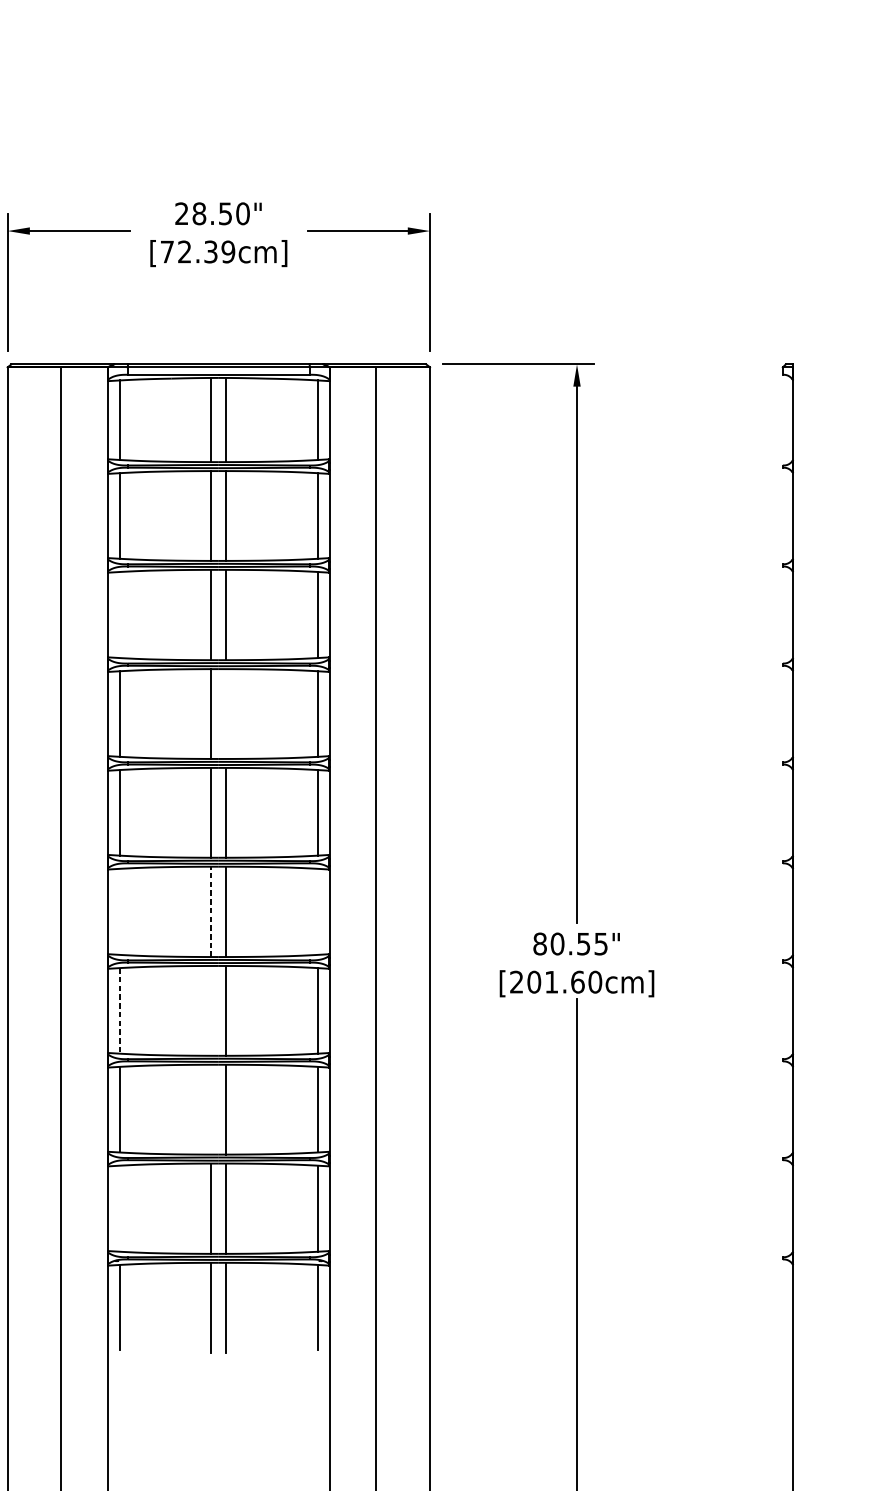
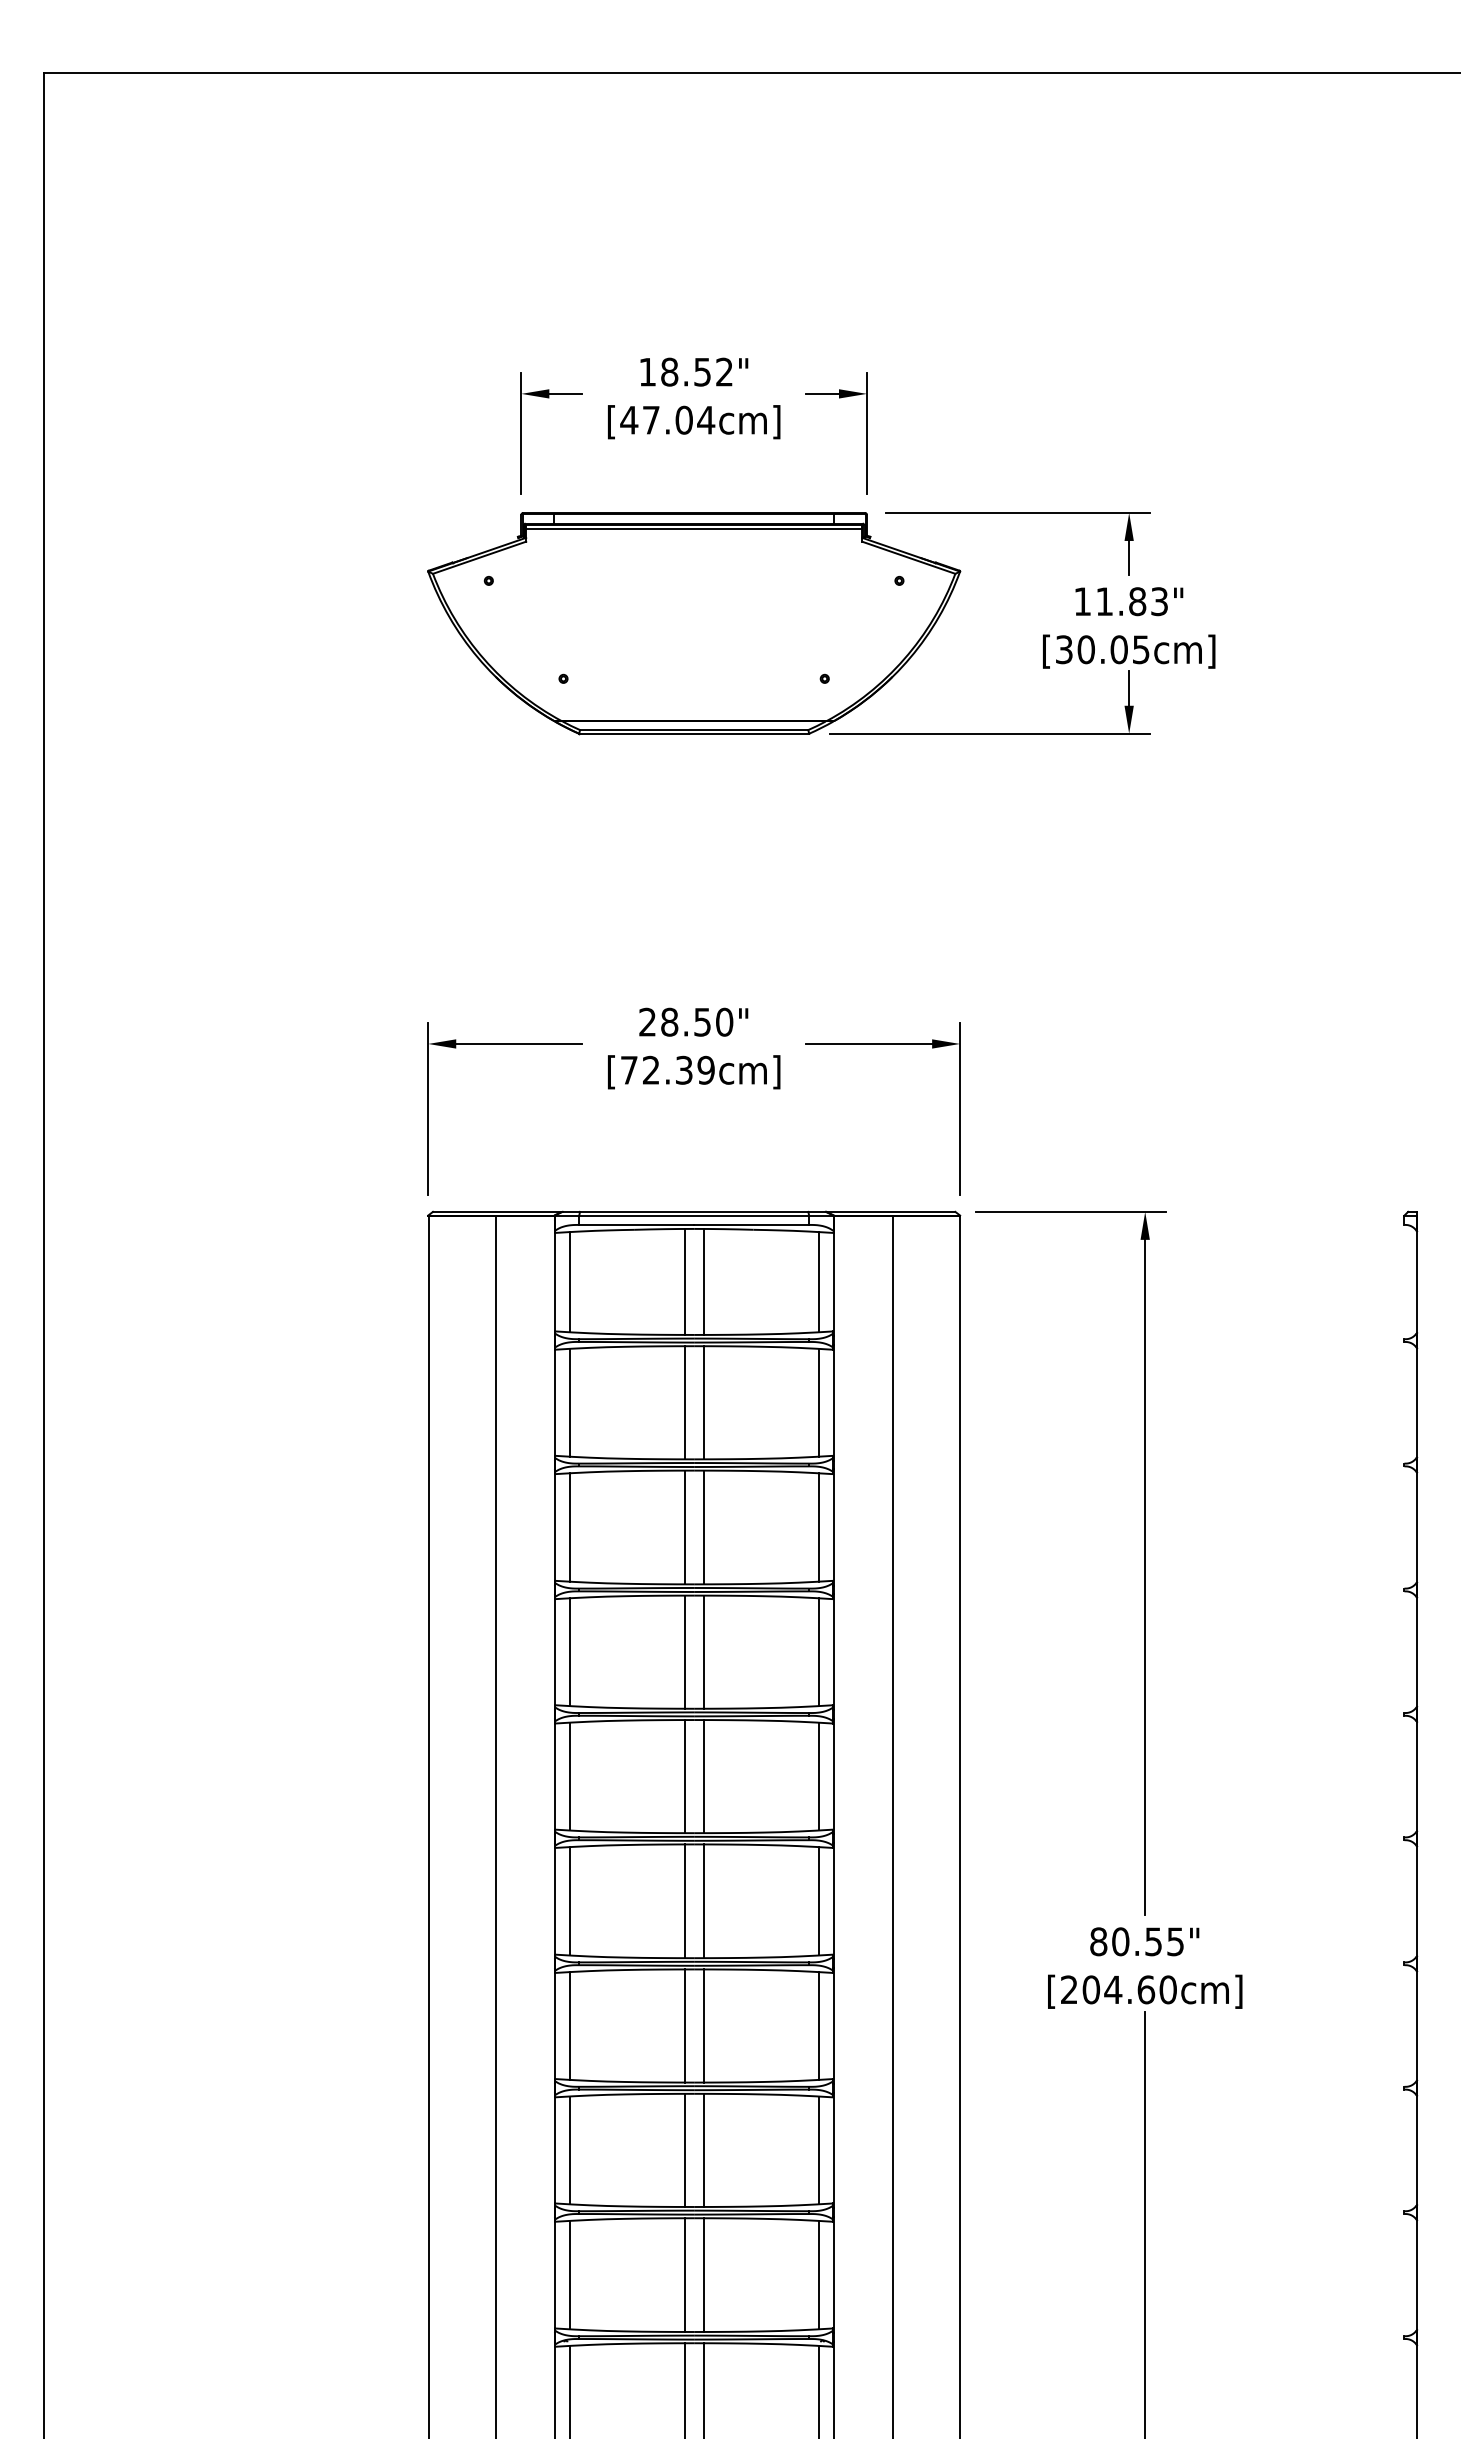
line: (119, 615) -> (569, 1527), added
line: (226, 713) -> (703, 1651), added
line: (119, 912) -> (569, 1901), added
line: (211, 912) -> (684, 1901), dashed -> solid
line: (317, 912) -> (818, 1901), added
text: (551, 981) -> (1113, 1989), [201.60cm] -> [204.60cm]
line: (119, 1010) -> (569, 2025), dashed -> solid
line: (211, 1010) -> (684, 2025), added
line: (211, 1108) -> (684, 2149), added
line: (119, 1209) -> (569, 2275), added

